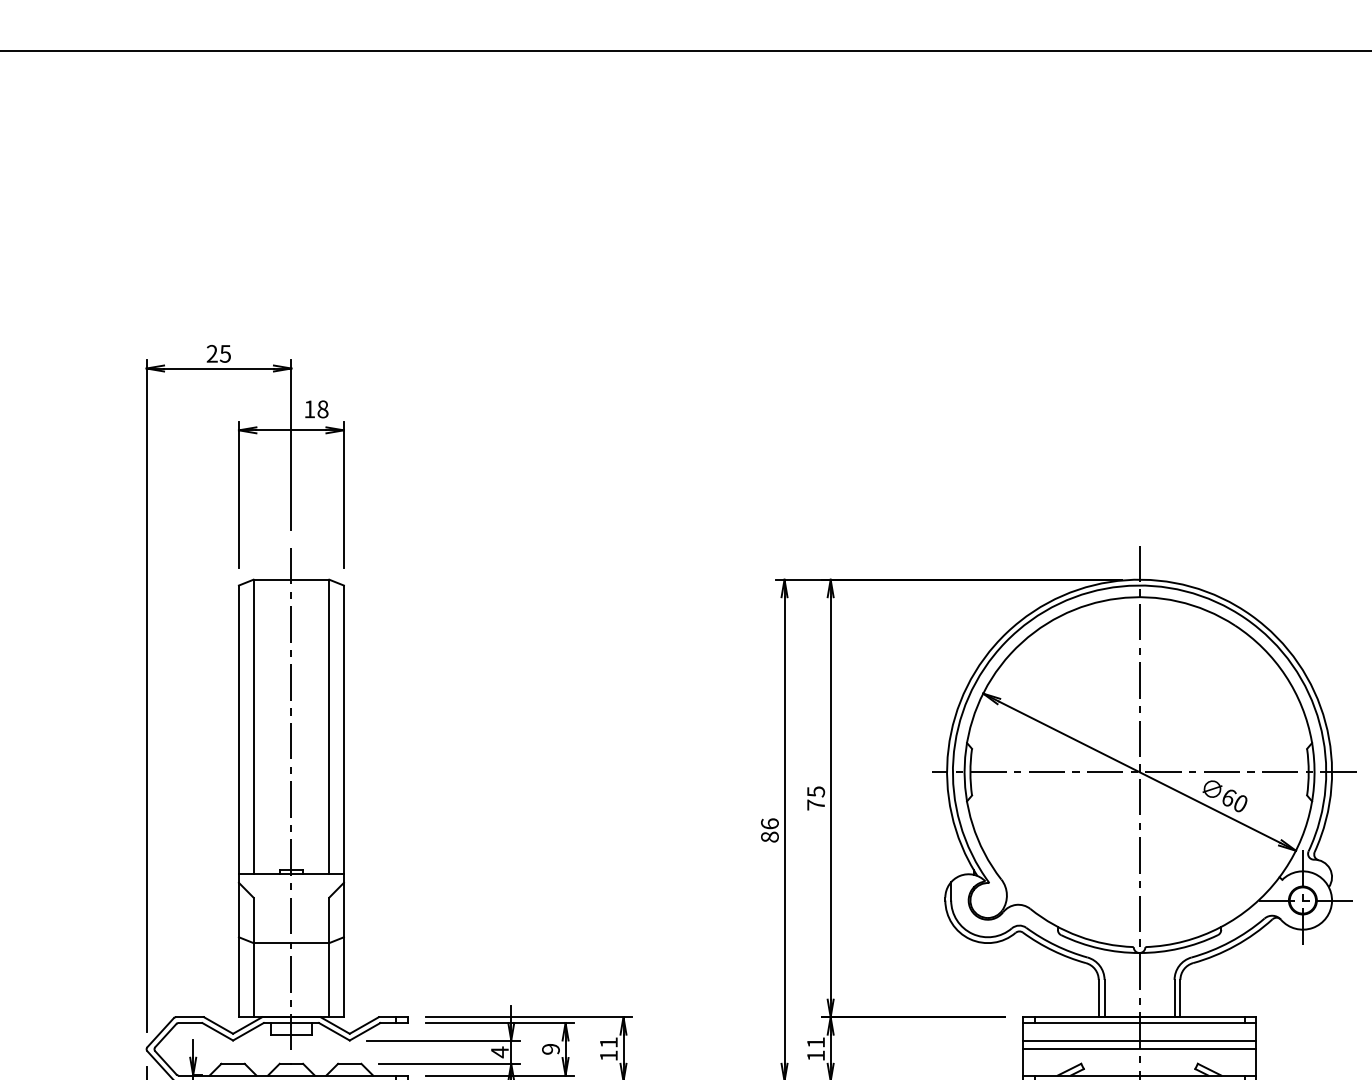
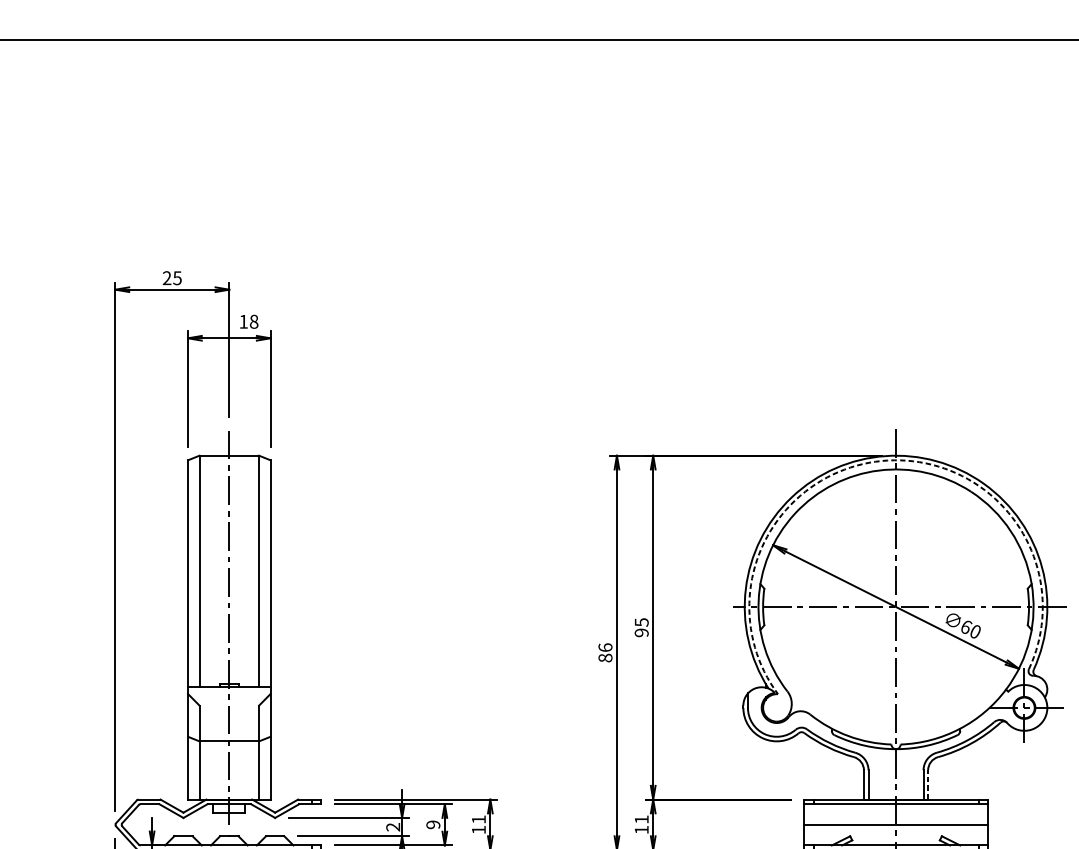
arc: (1121, 586) -> (881, 461), solid -> dashed
text: (816, 804) -> (642, 632), 75 -> 95
line: (1180, 998) -> (928, 784), solid -> dashed
line: (1139, 1040) -> (895, 817), removed
text: (499, 1052) -> (392, 827), 4 -> 2

